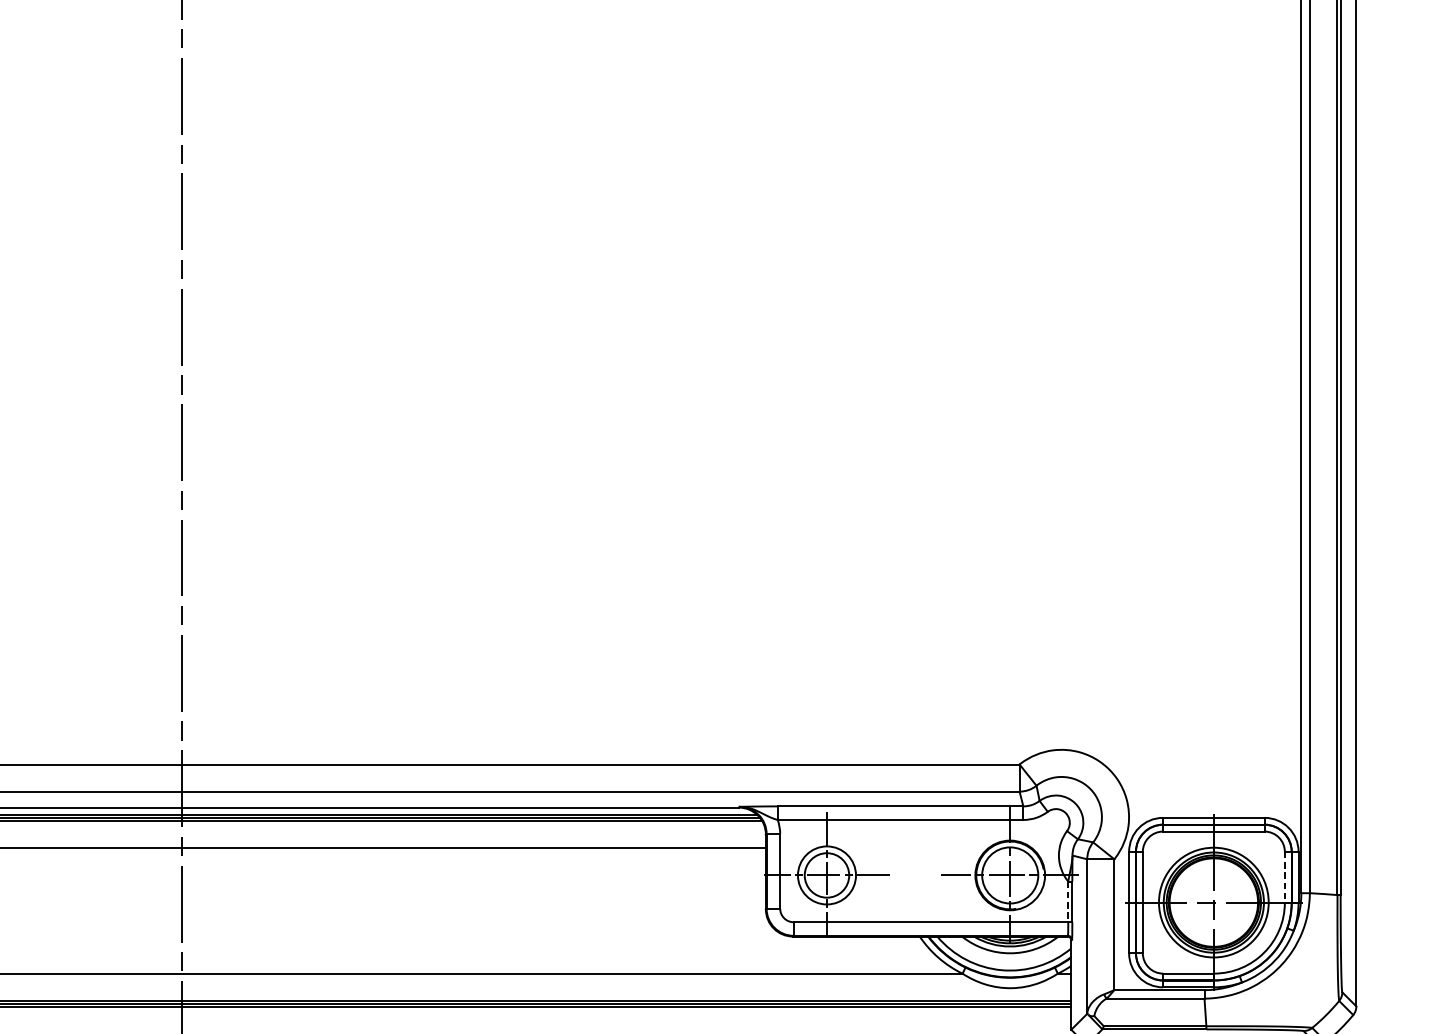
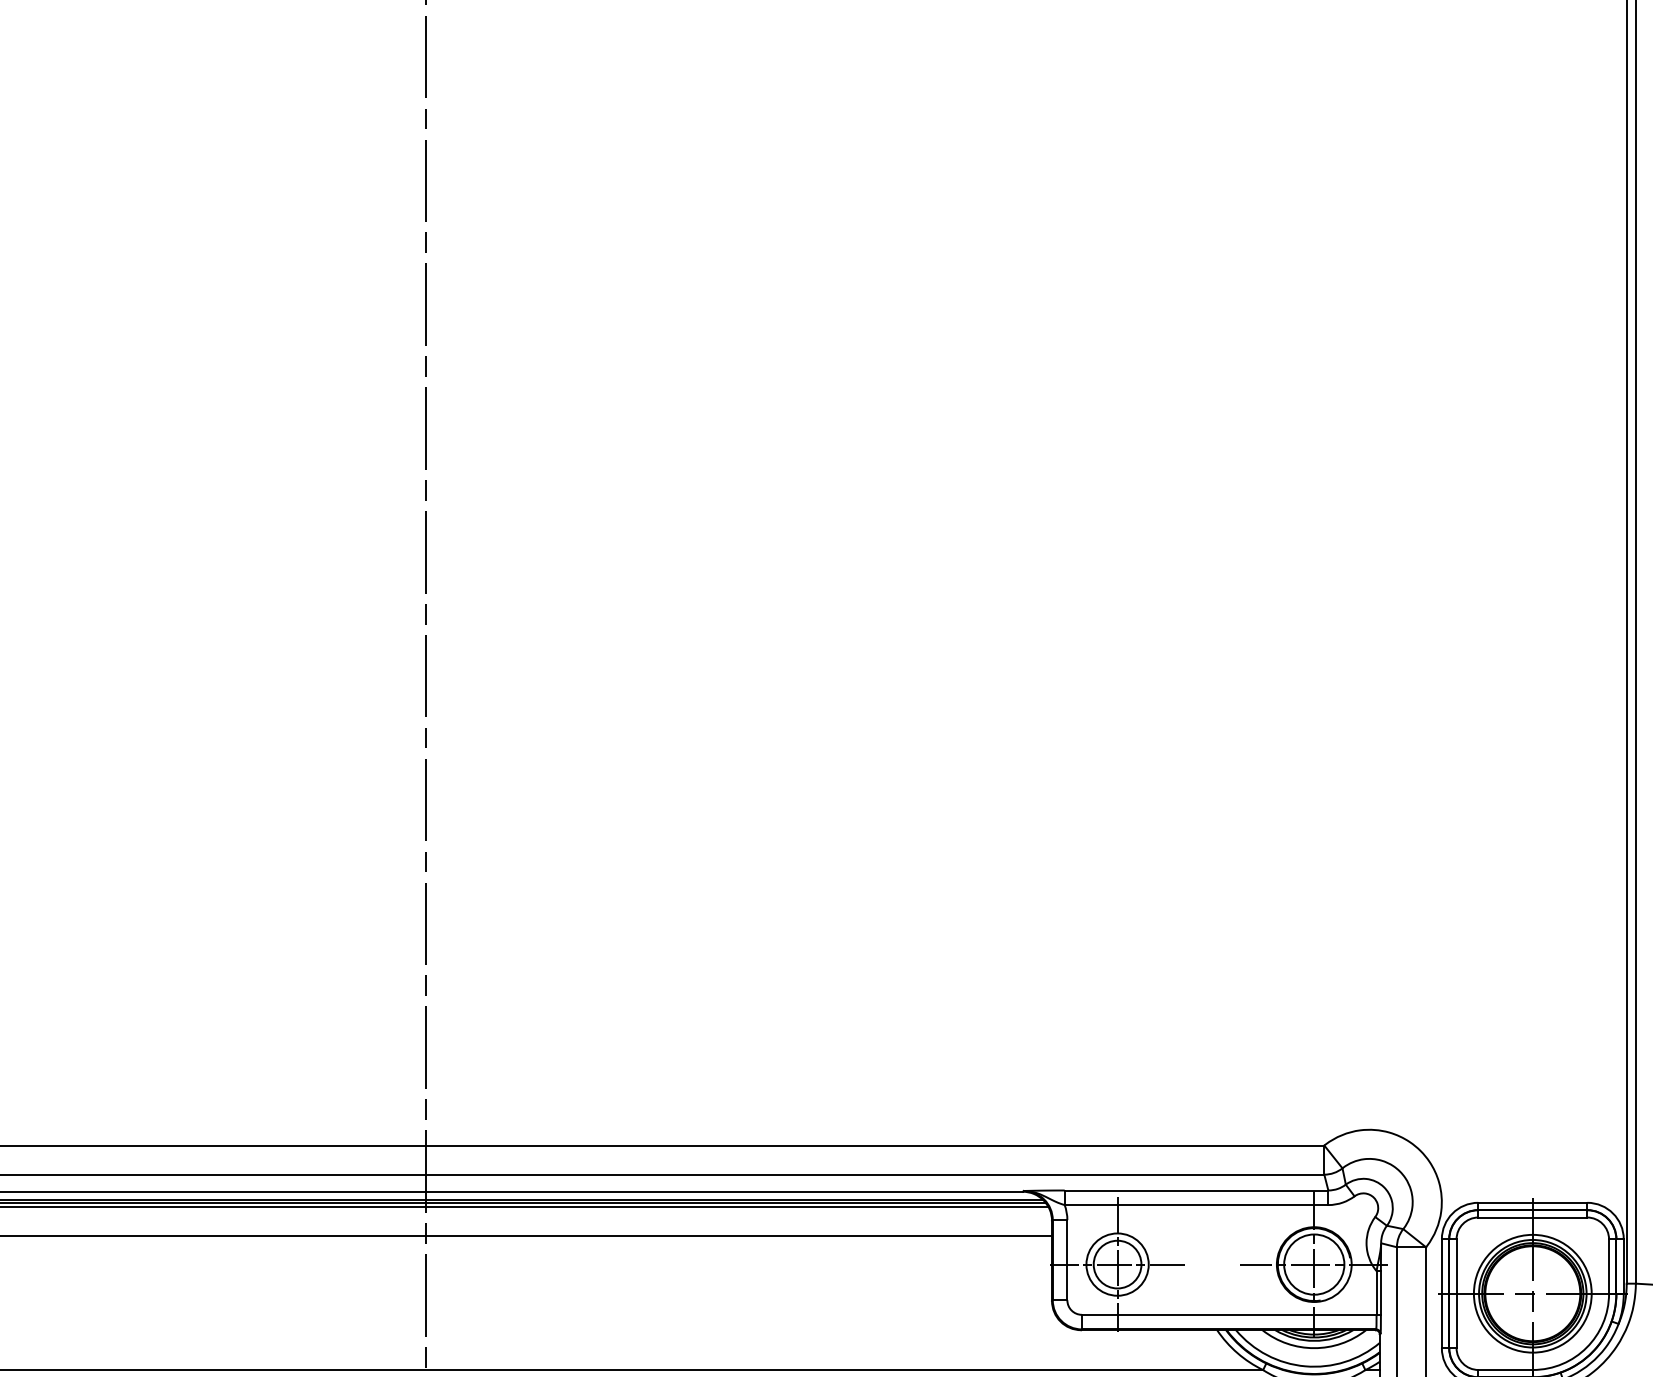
line: (1285, 878) -> (1609, 1267), dashed -> solid
line: (1068, 901) -> (1376, 1292), dashed -> solid

